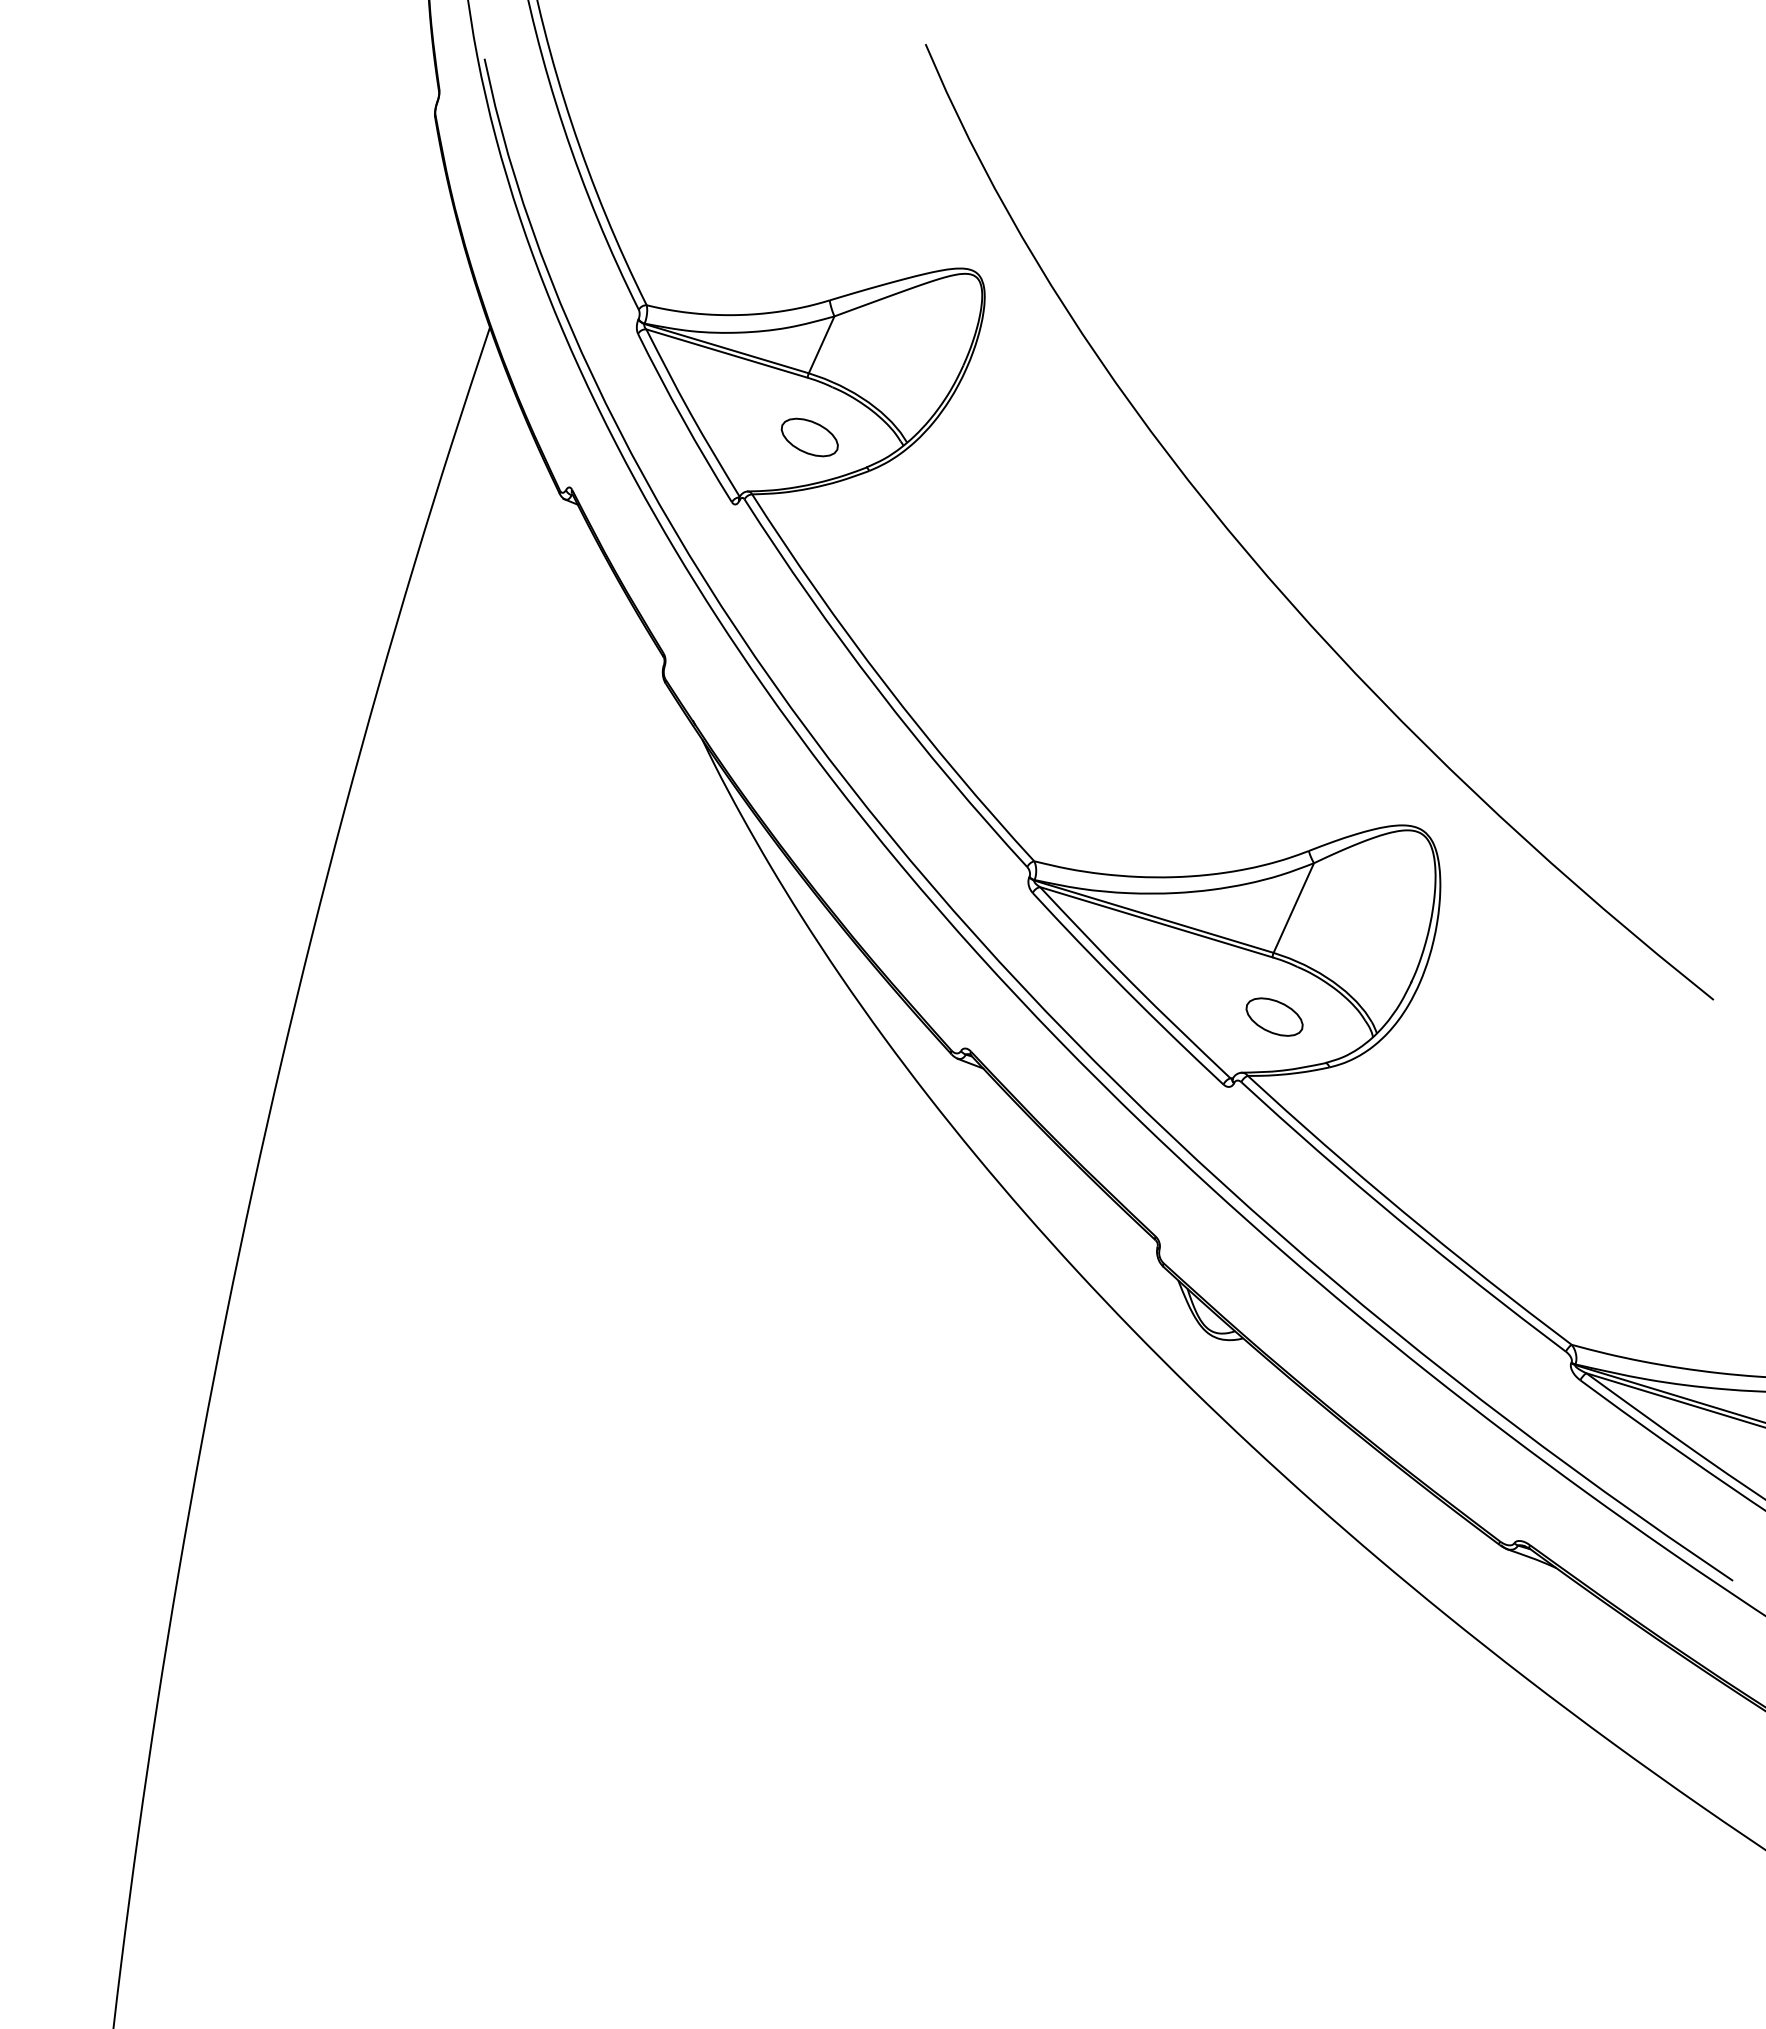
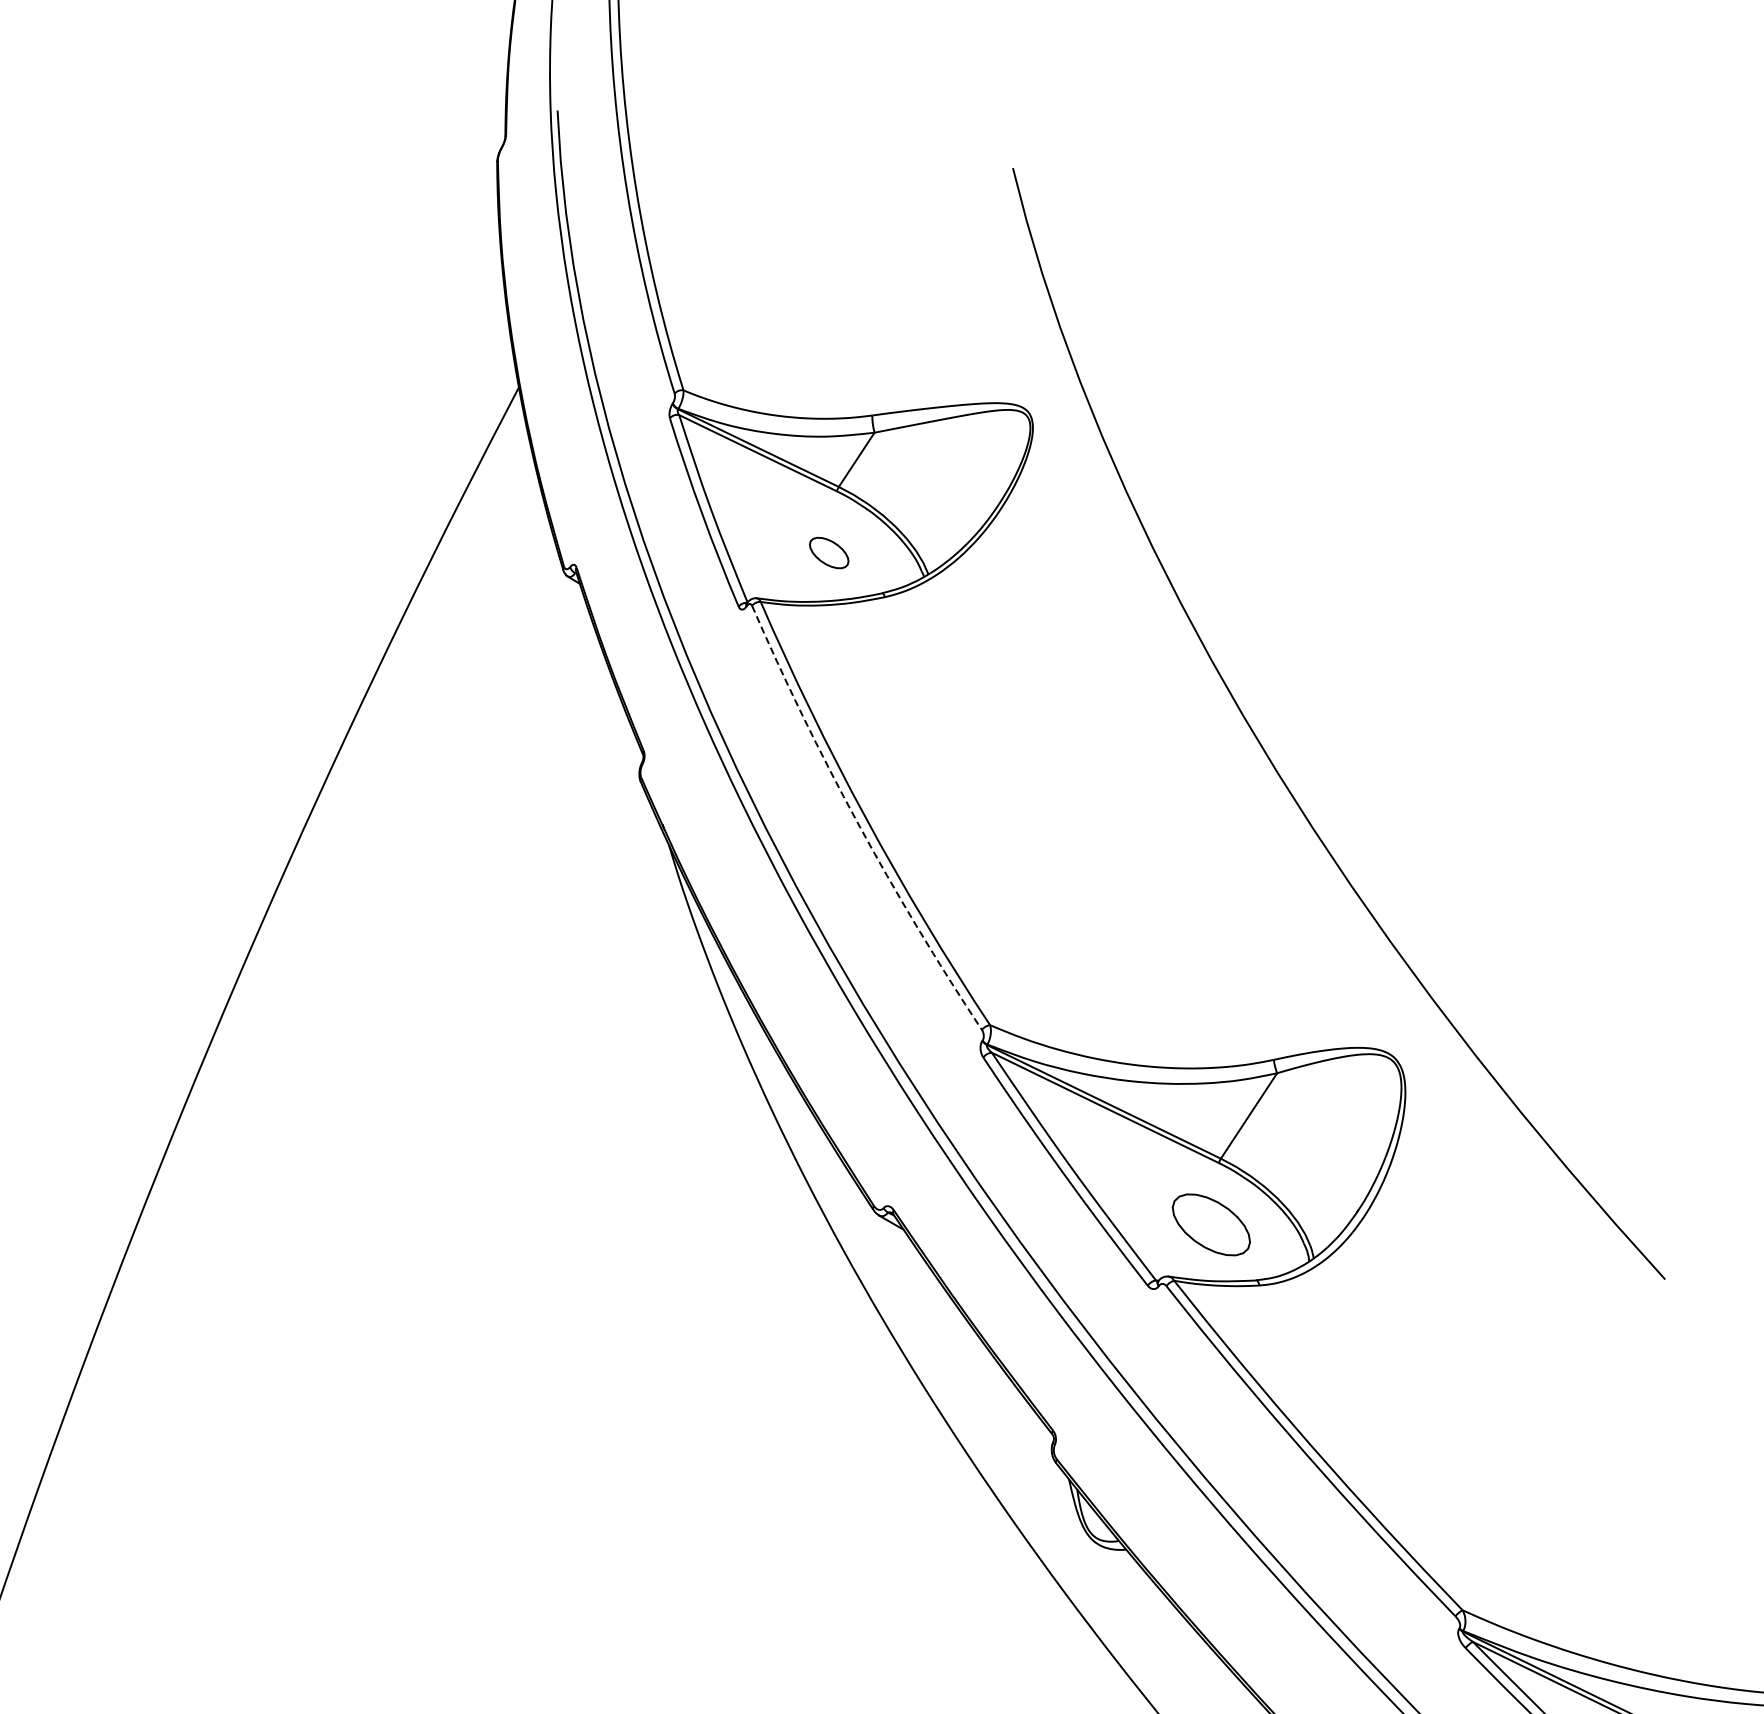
part: (809, 437) -> (828, 552), size x0.7
arc: (877, 689) -> (857, 823), solid -> dashed
part: (1274, 1016) -> (1211, 1224), size x1.4

